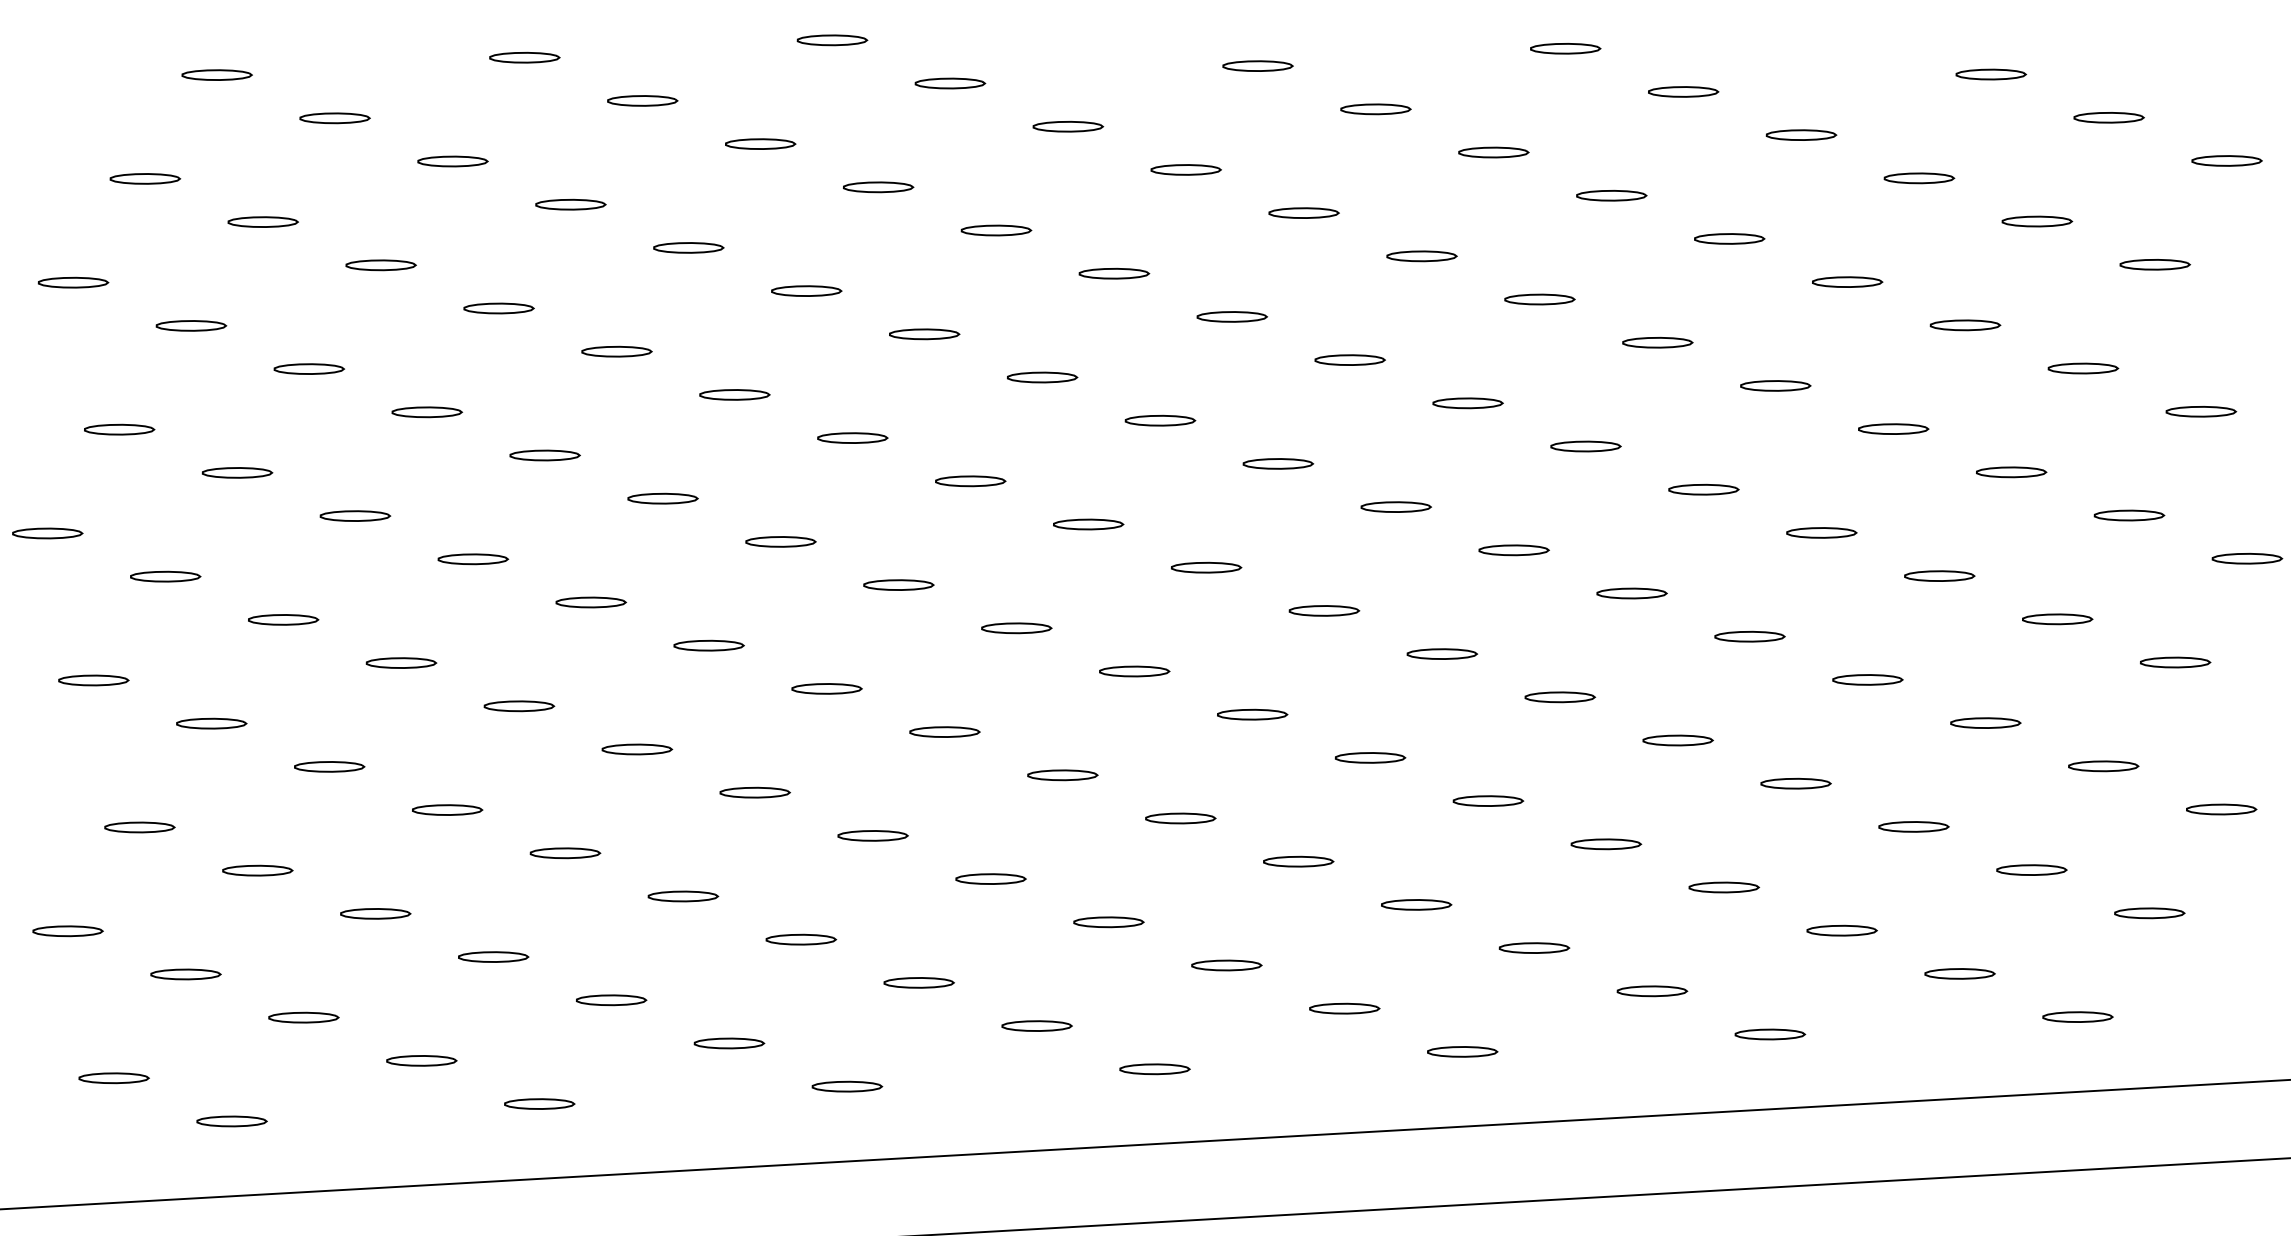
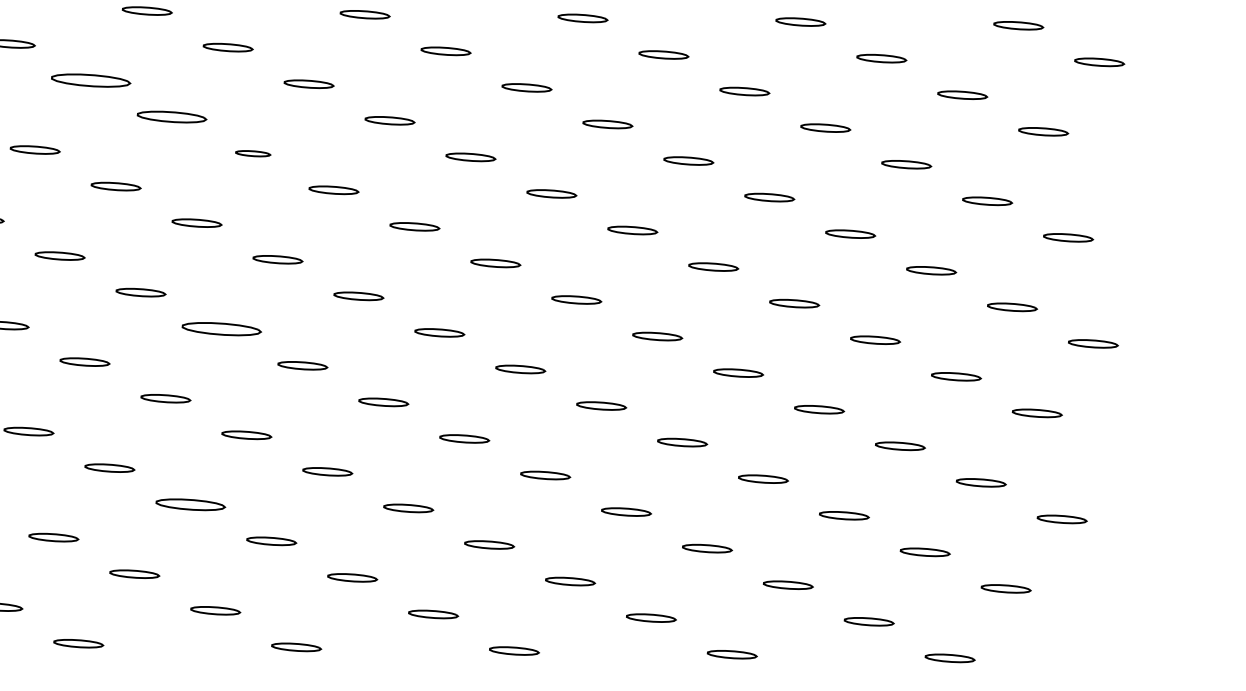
part: (806, 290) -> (91, 80), size x1.6
part: (924, 334) -> (172, 117), size x1.4
part: (1042, 377) -> (253, 153), size x0.7
part: (1016, 628) -> (221, 329), size x1.6
part: (990, 878) -> (190, 504), size x1.4

